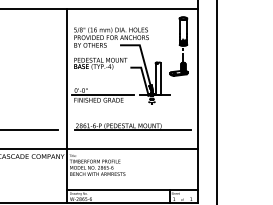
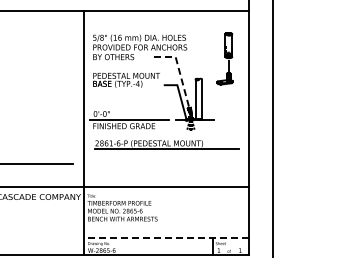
part: (178, 46) -> (224, 58), size x0.7
line: (143, 59) -> (180, 74), solid -> dashed
part: (132, 126) -> (166, 144), moved
line: (132, 189) -> (166, 238), solid -> dashed

